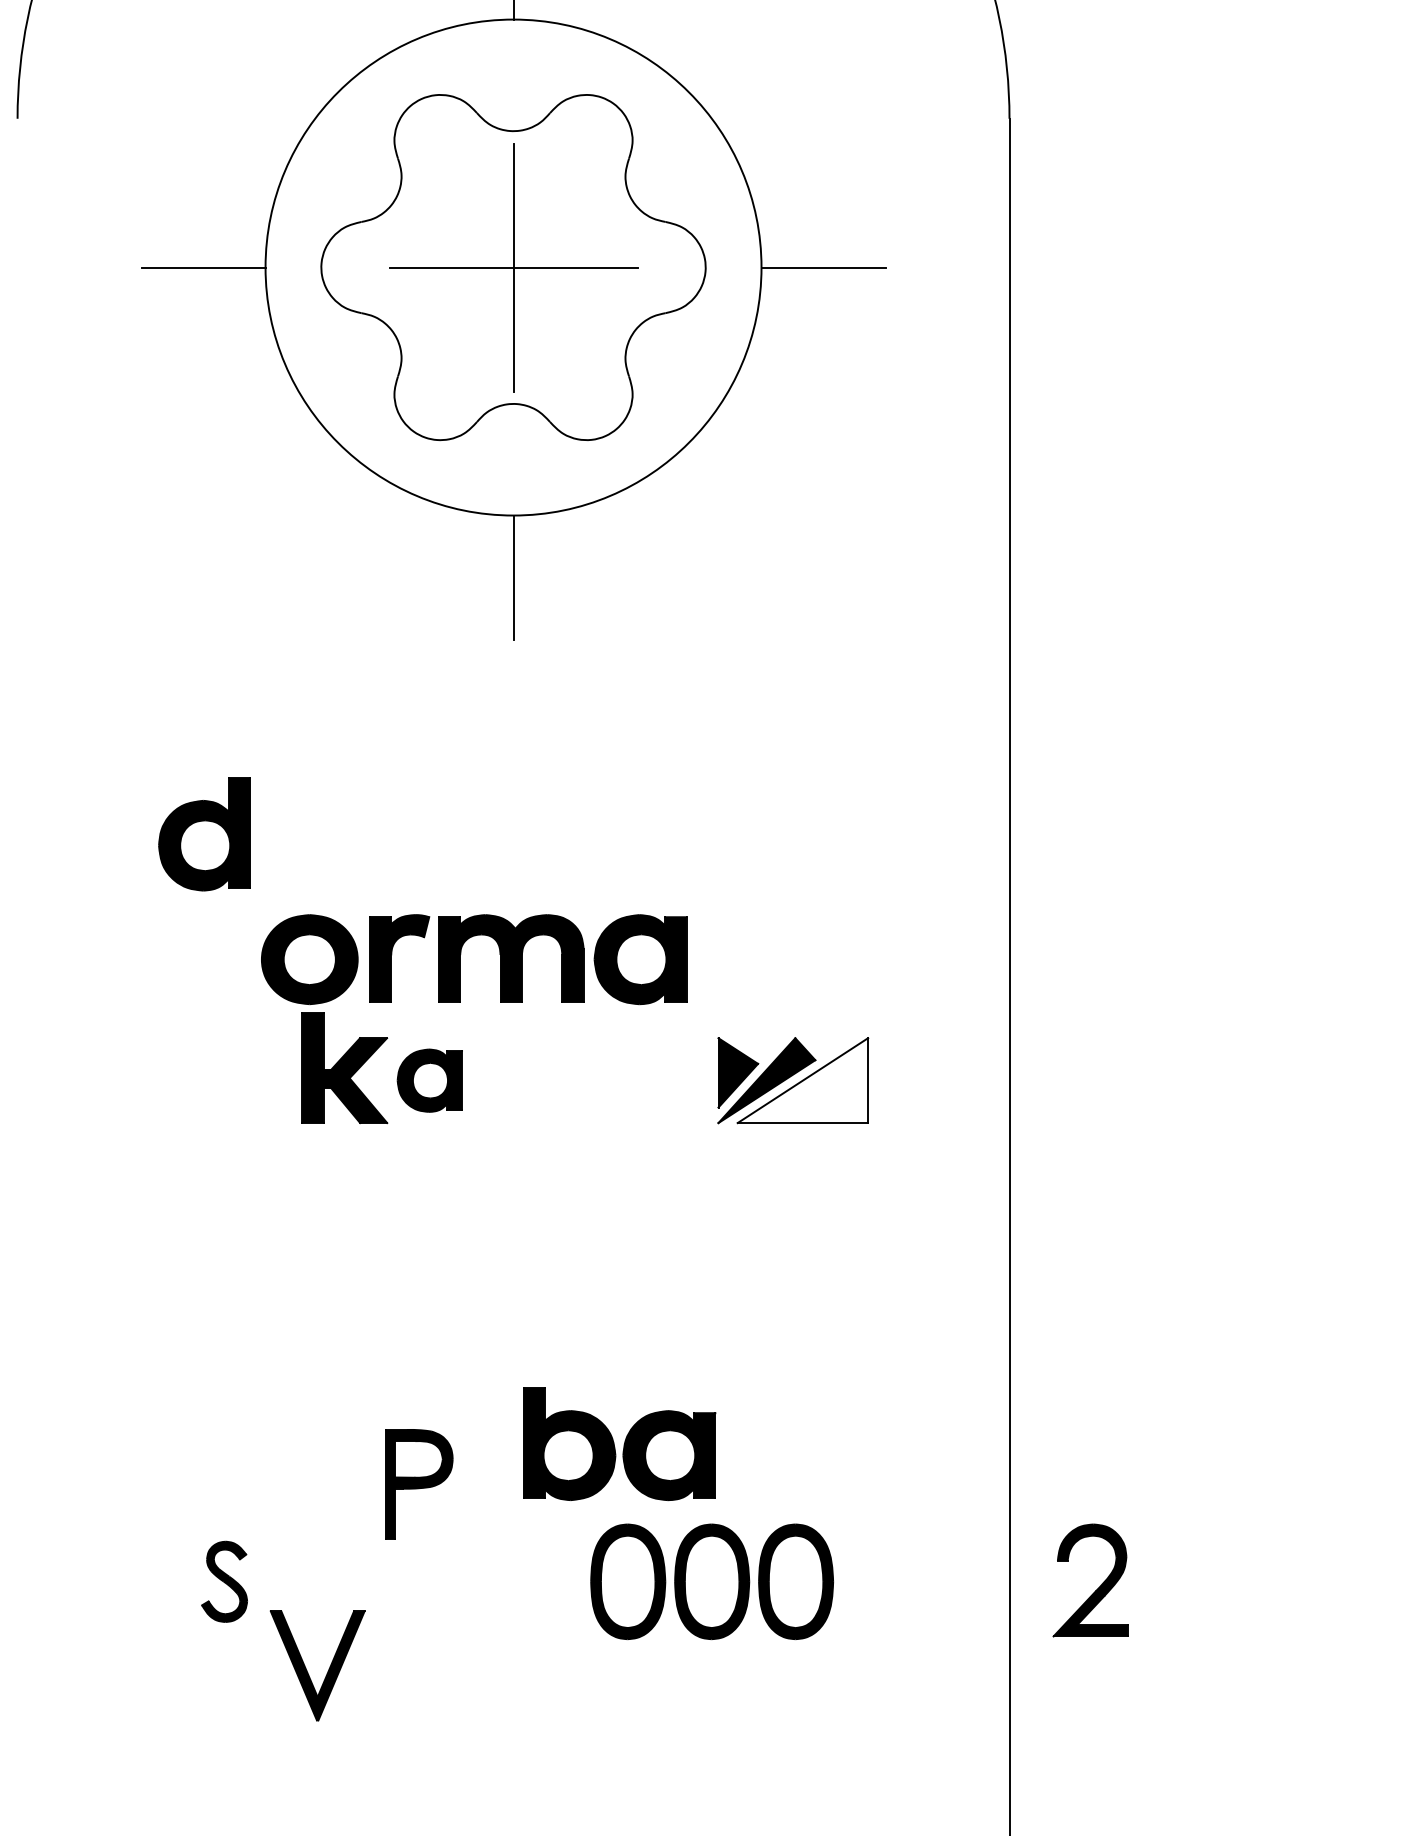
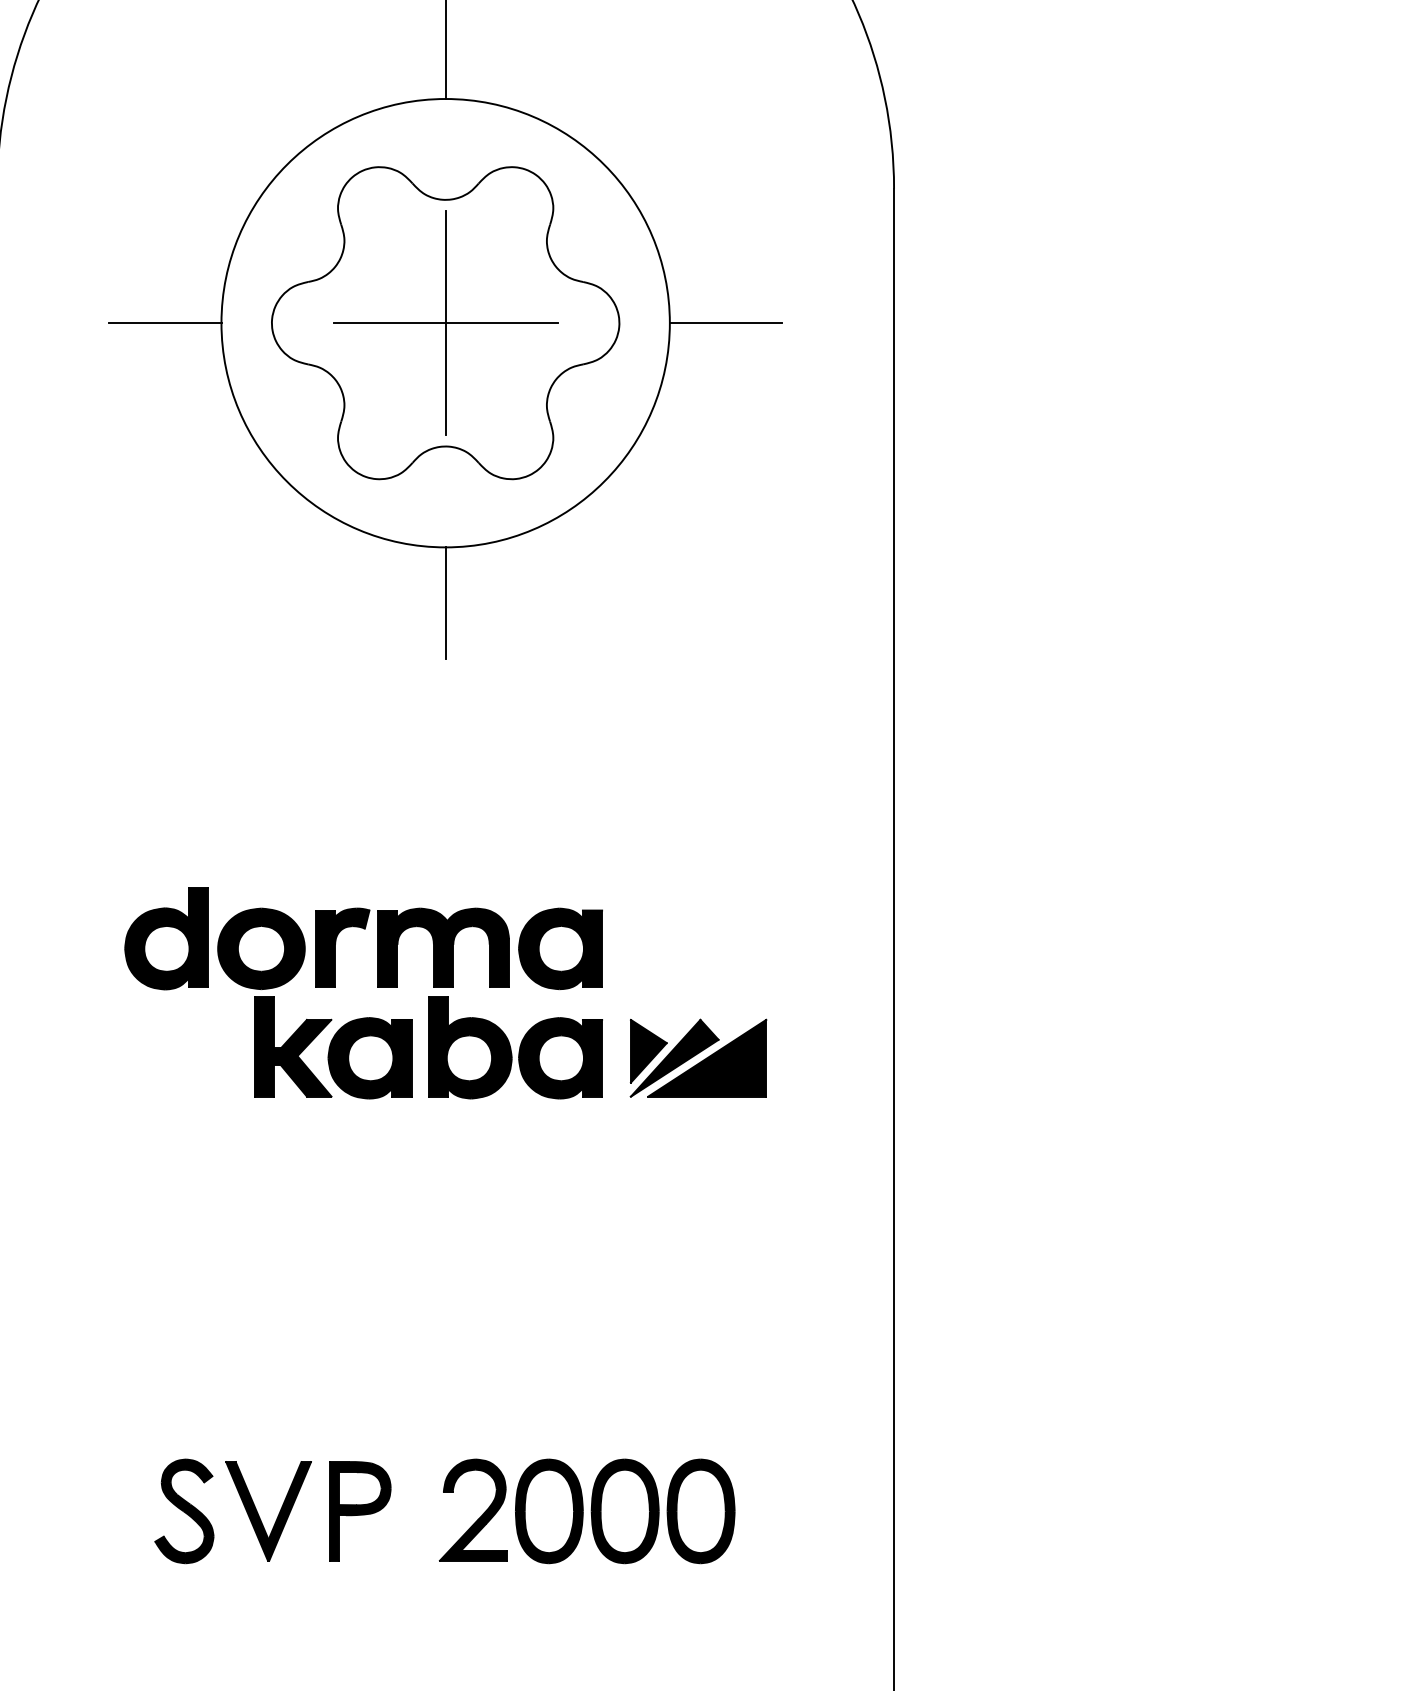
part: (204, 834) -> (166, 938), moved
fill: (803, 1079) -> (707, 1057), added
part: (429, 1080) -> (369, 1058), size x1.43
part: (619, 1443) -> (515, 1047), moved
part: (419, 1484) -> (360, 1511), moved
part: (224, 1581) -> (184, 1511), size x1.43
part: (1098, 1587) -> (480, 1516), moved
part: (307, 1670) -> (259, 1515), moved

